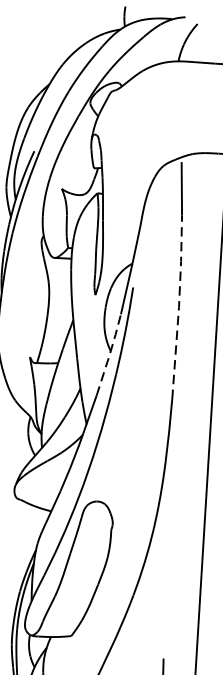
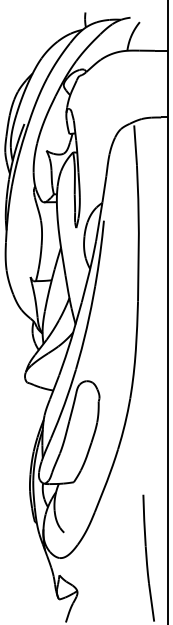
line: (178, 306) -> (138, 232), dashed -> solid
line: (109, 354) -> (89, 271), dashed -> solid

